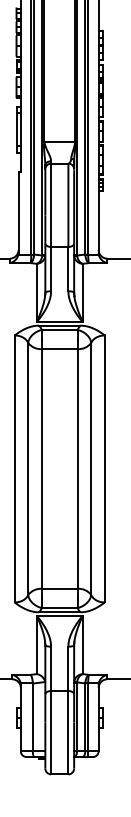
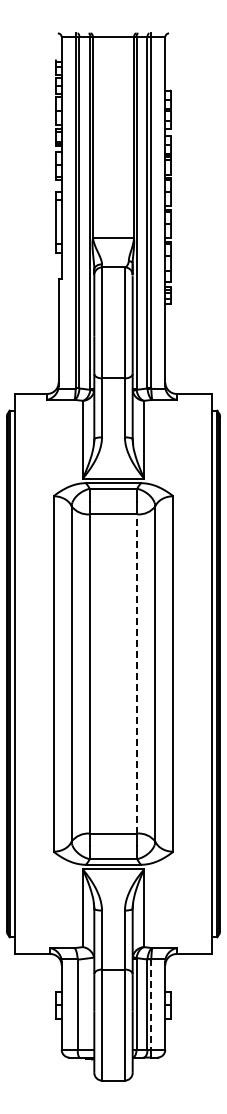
line: (77, 468) -> (137, 673), solid -> dashed
line: (88, 717) -> (151, 1005), solid -> dashed

